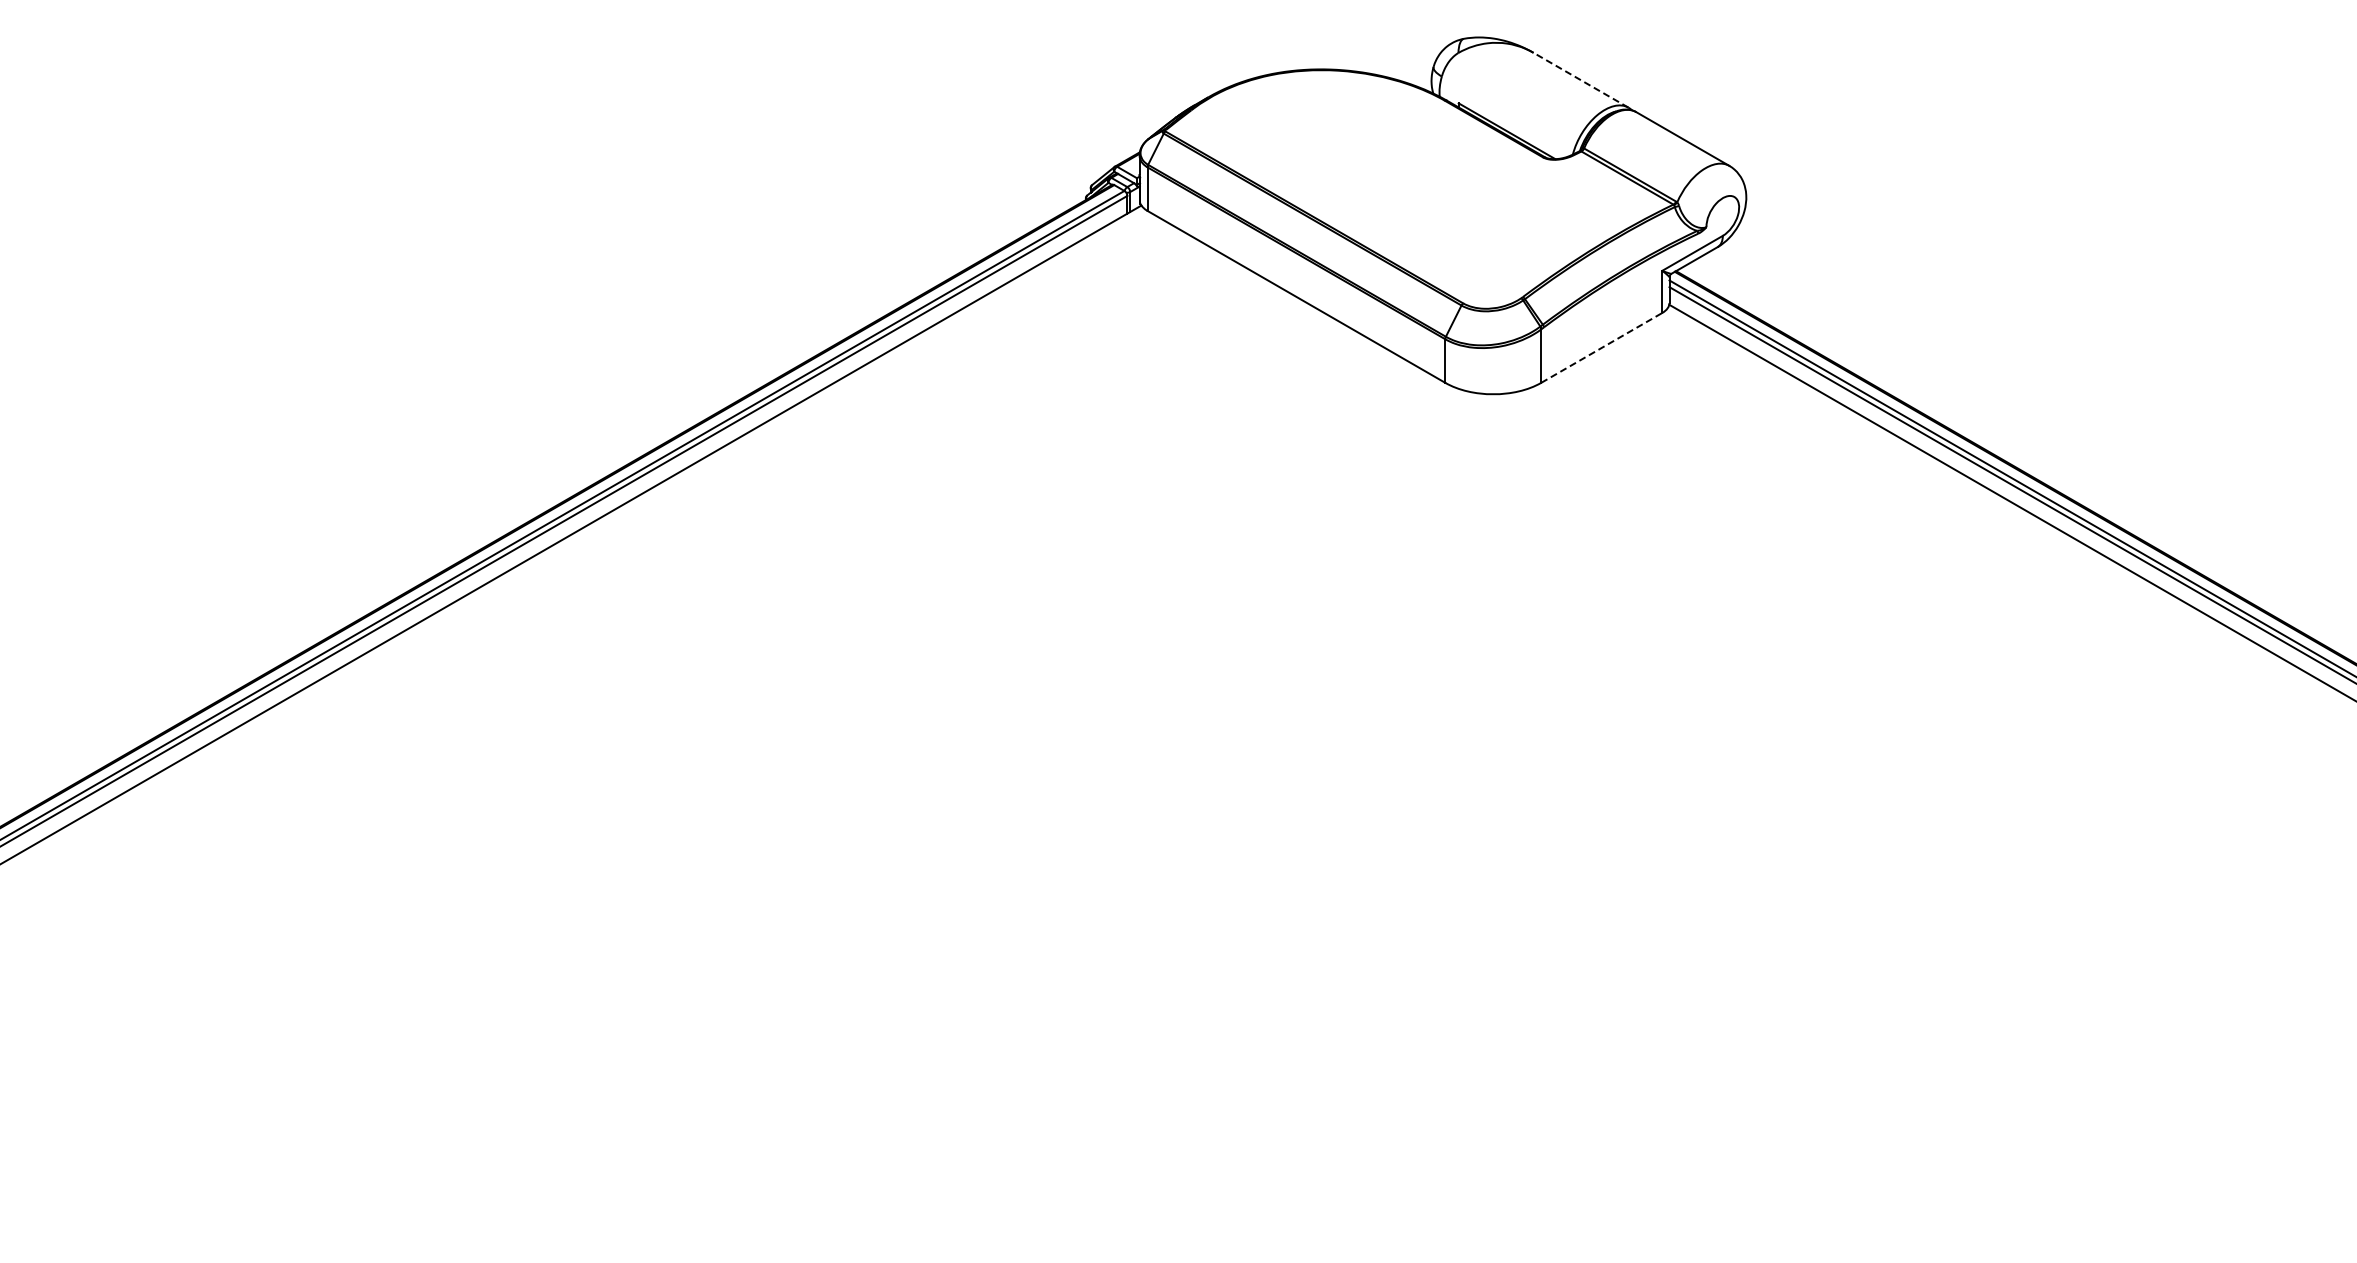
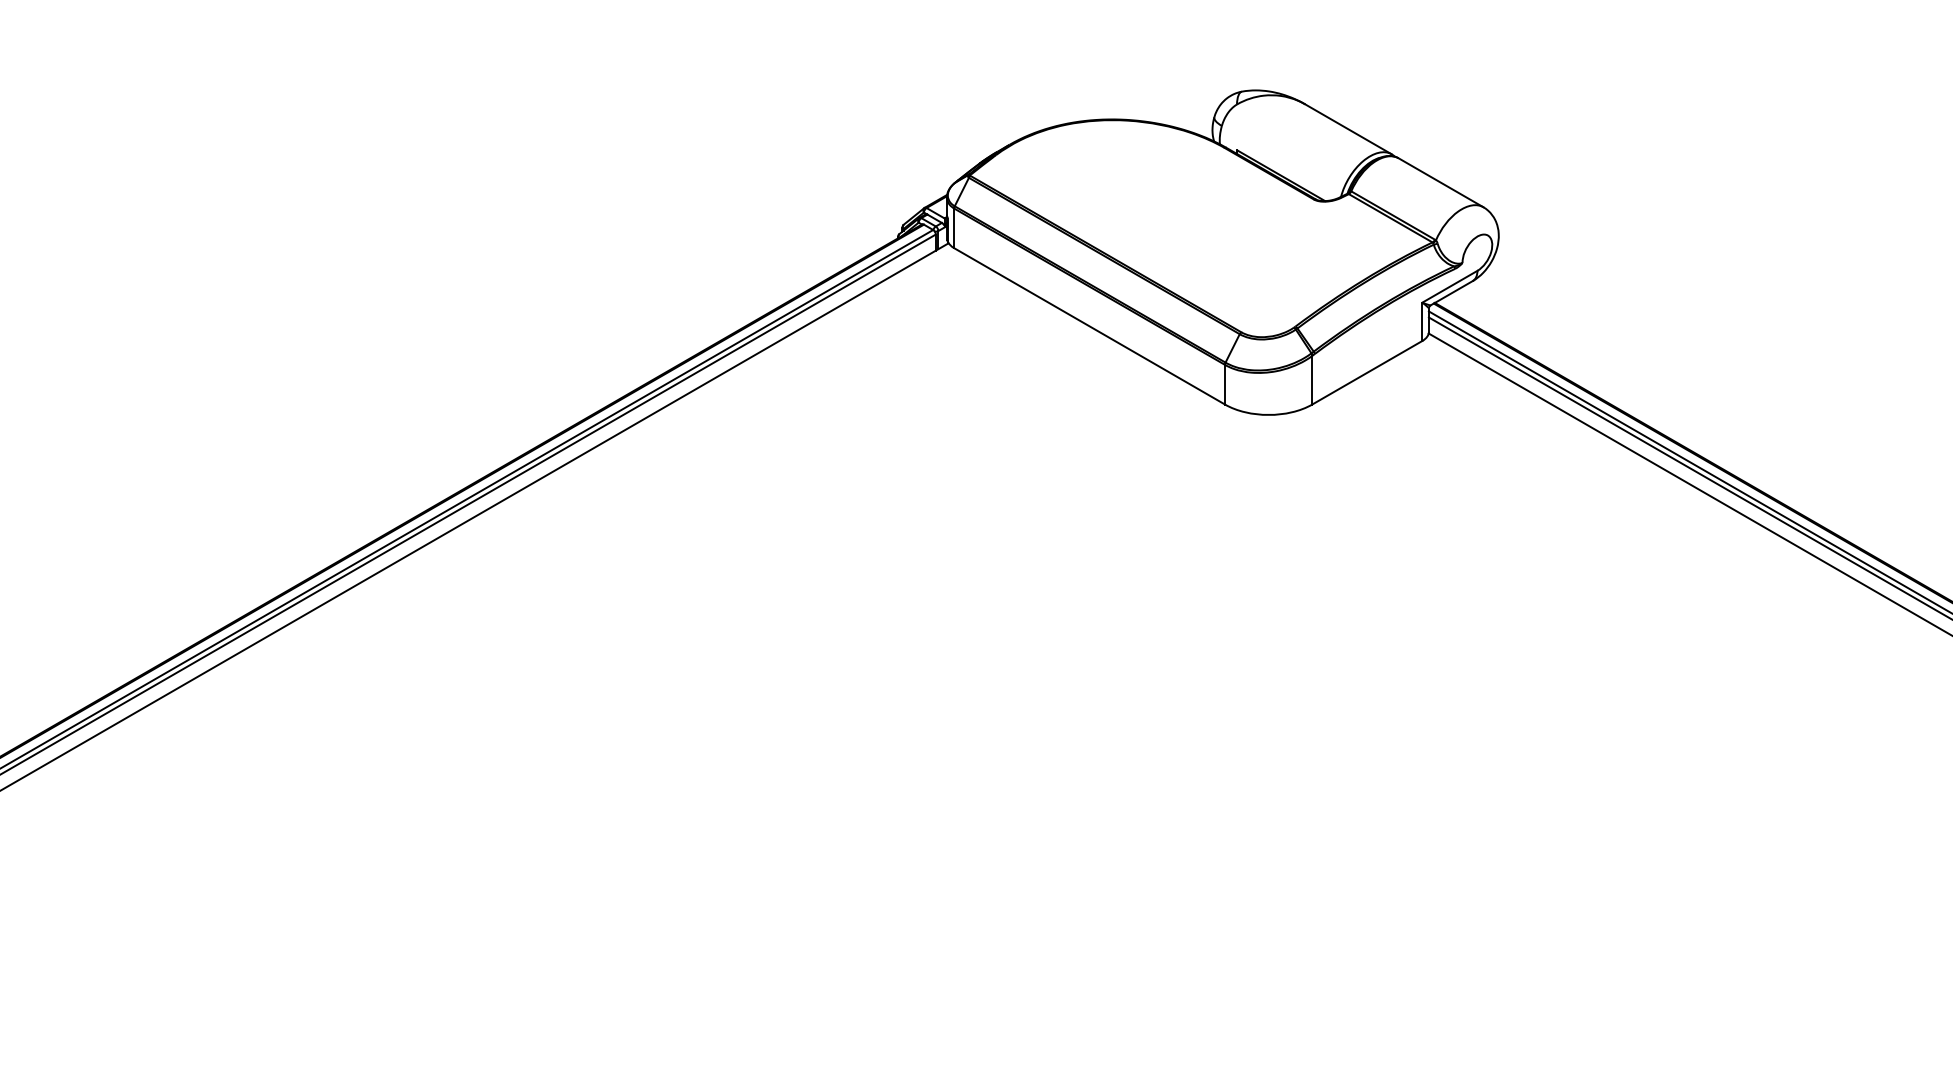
line: (1581, 80) -> (1348, 129), dashed -> solid
line: (1601, 347) -> (1367, 372), dashed -> solid

